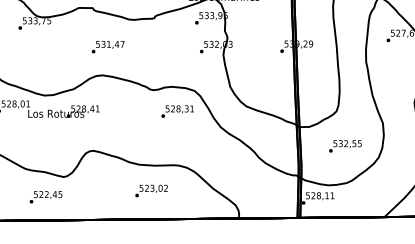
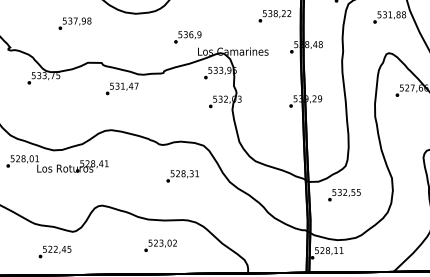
text: (107, 46) -> (121, 88), moved
text: (177, 111) -> (182, 176), moved
text: (345, 146) -> (344, 195), moved

